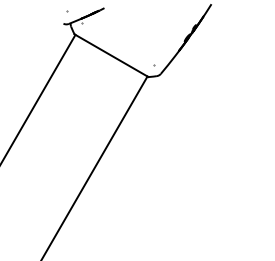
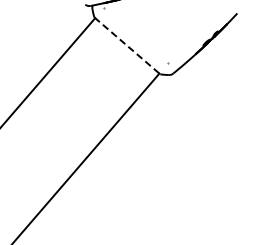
line: (111, 55) -> (127, 45), solid -> dashed

